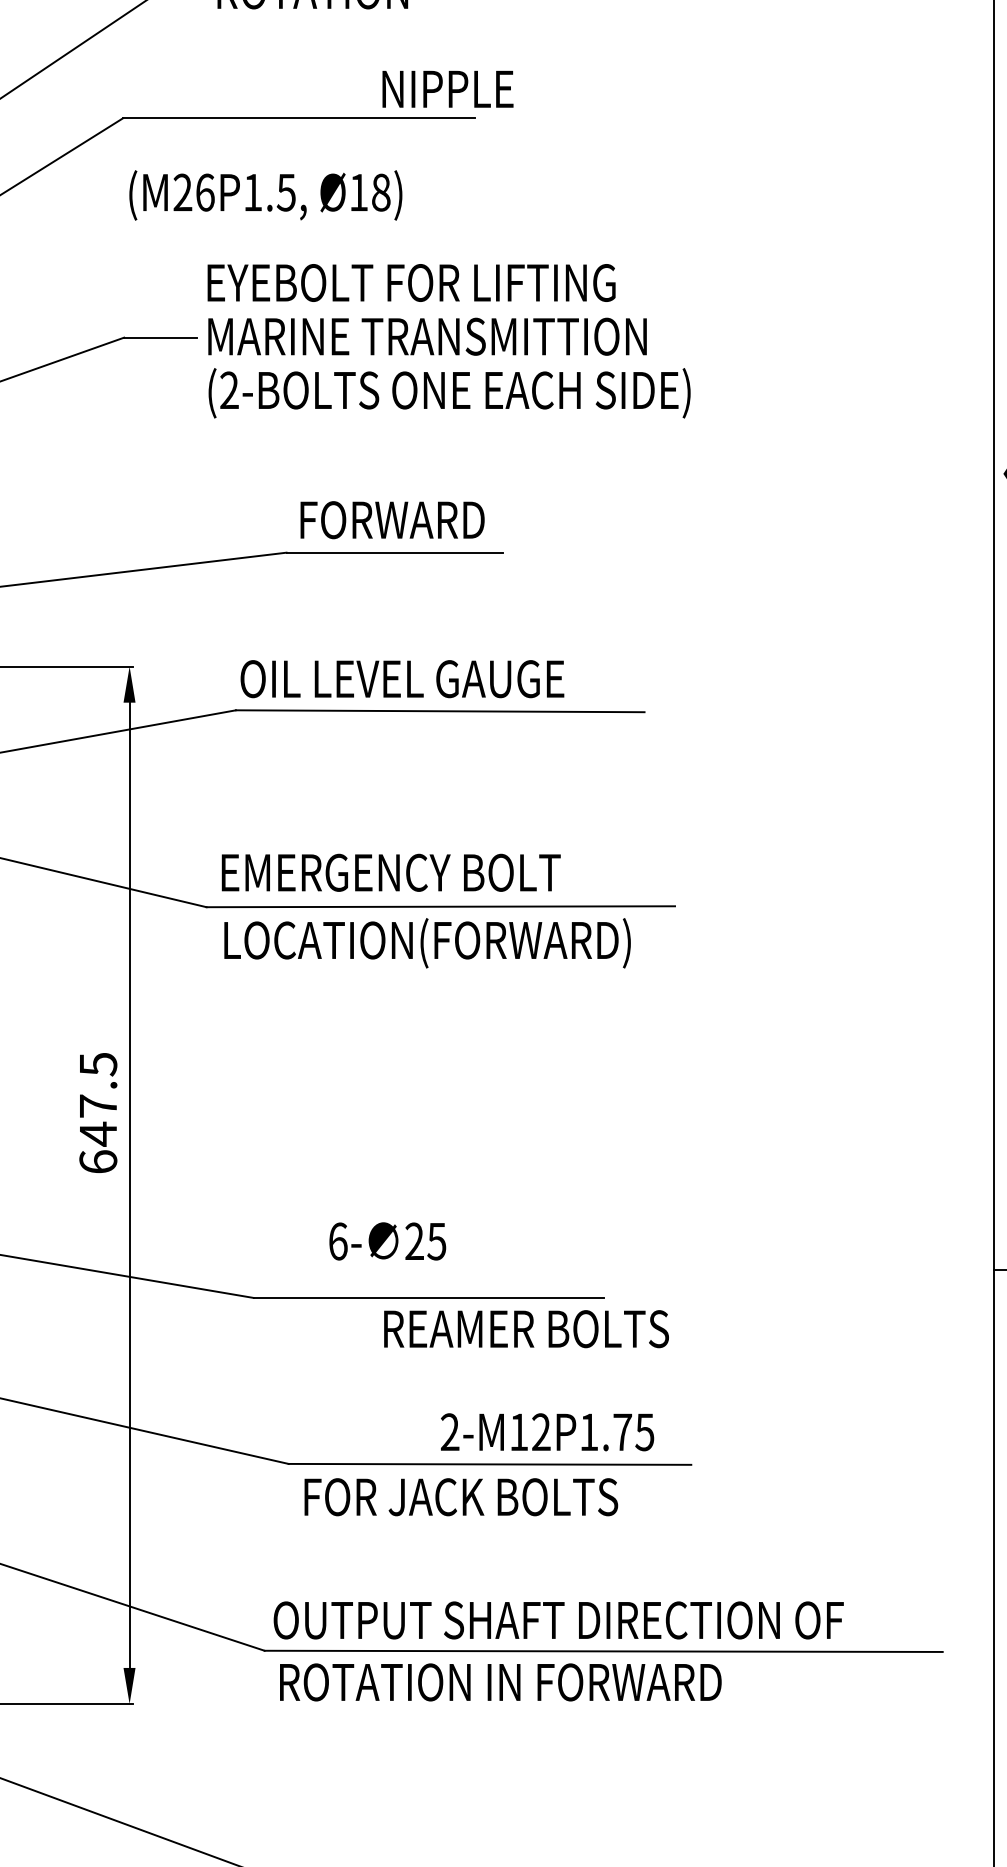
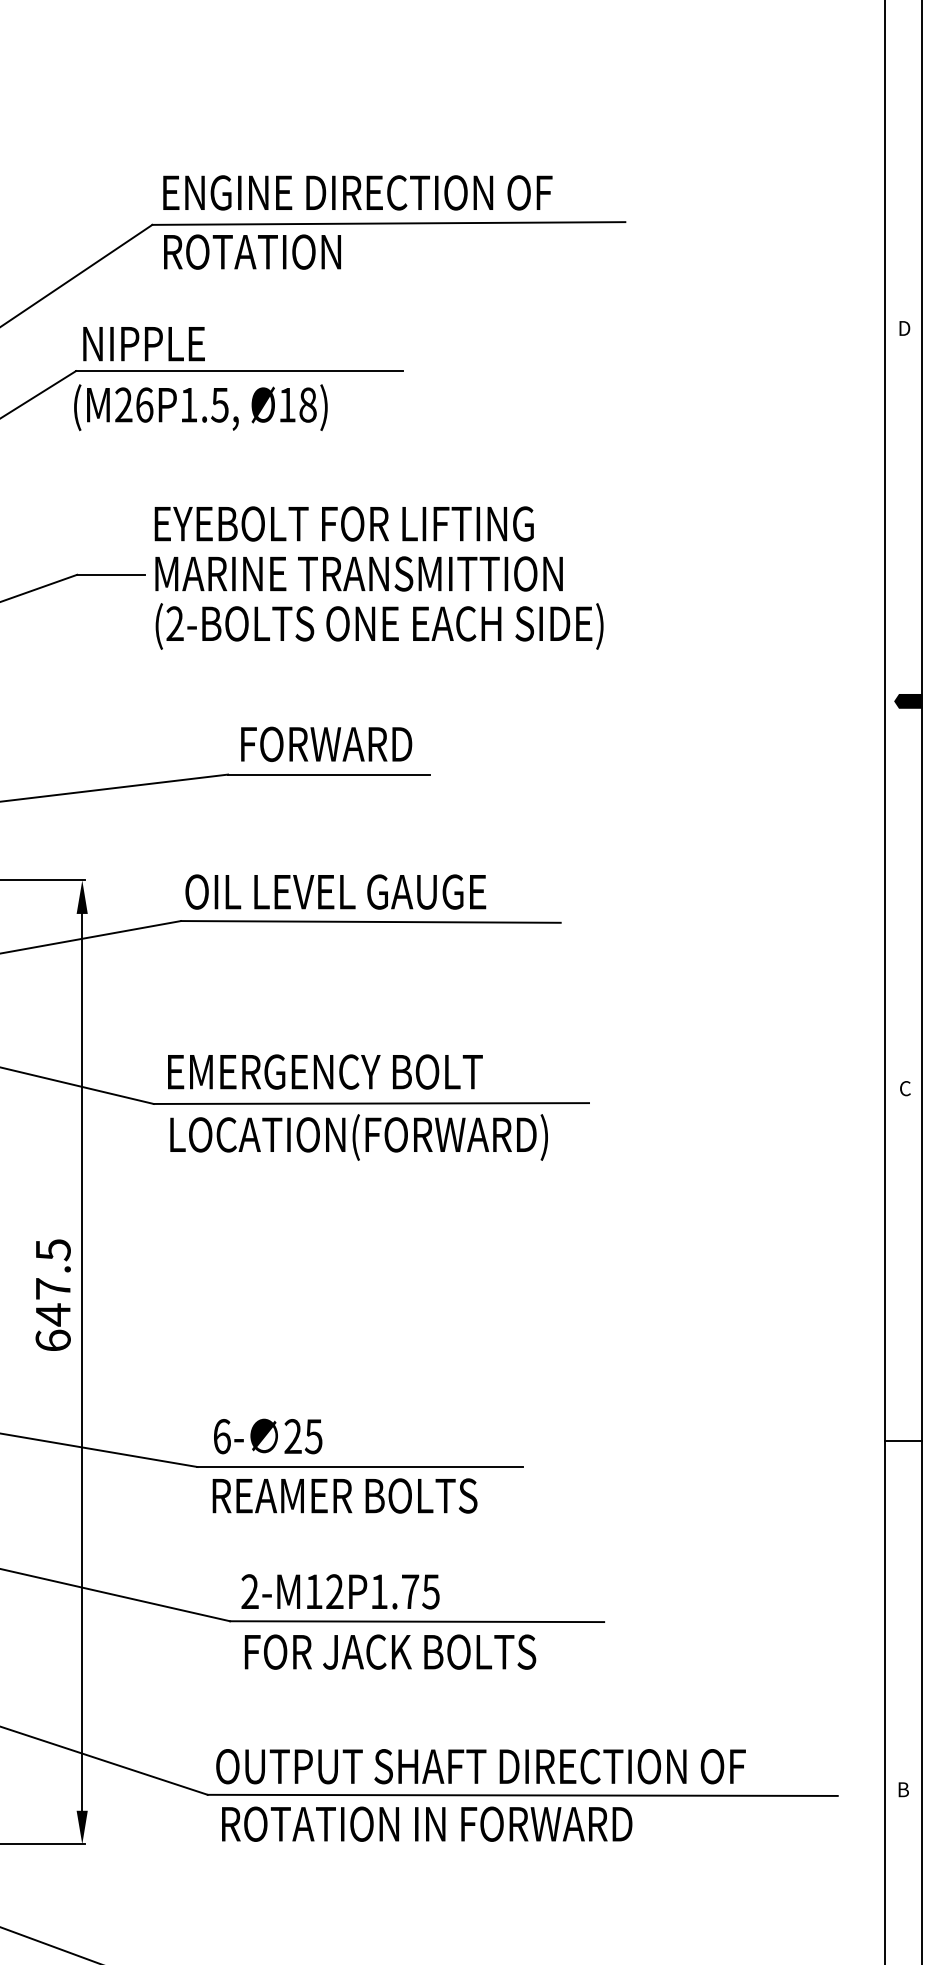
text: (447, 89) -> (143, 344), moved
text: (265, 195) -> (200, 407), moved
text: (388, 1241) -> (268, 1436), moved
text: (525, 1328) -> (344, 1495), moved
text: (547, 1431) -> (340, 1591), moved

